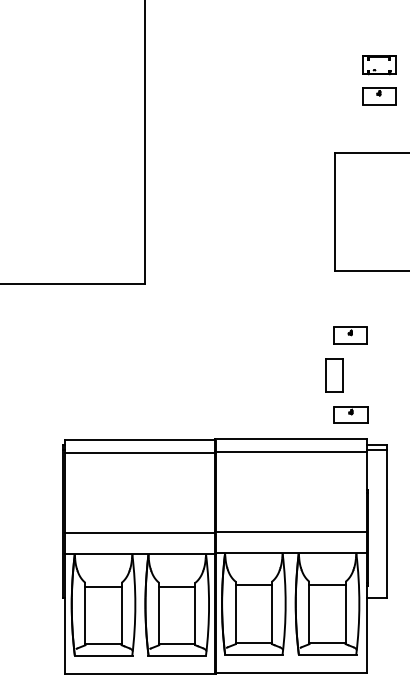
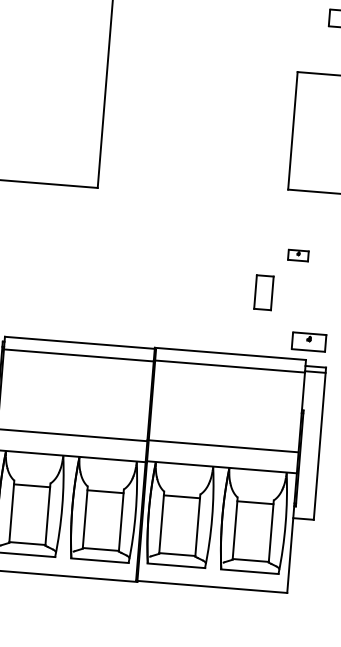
part: (350, 335) -> (298, 255), size x0.6
part: (334, 375) -> (264, 292), moved
part: (350, 414) -> (308, 341), moved

